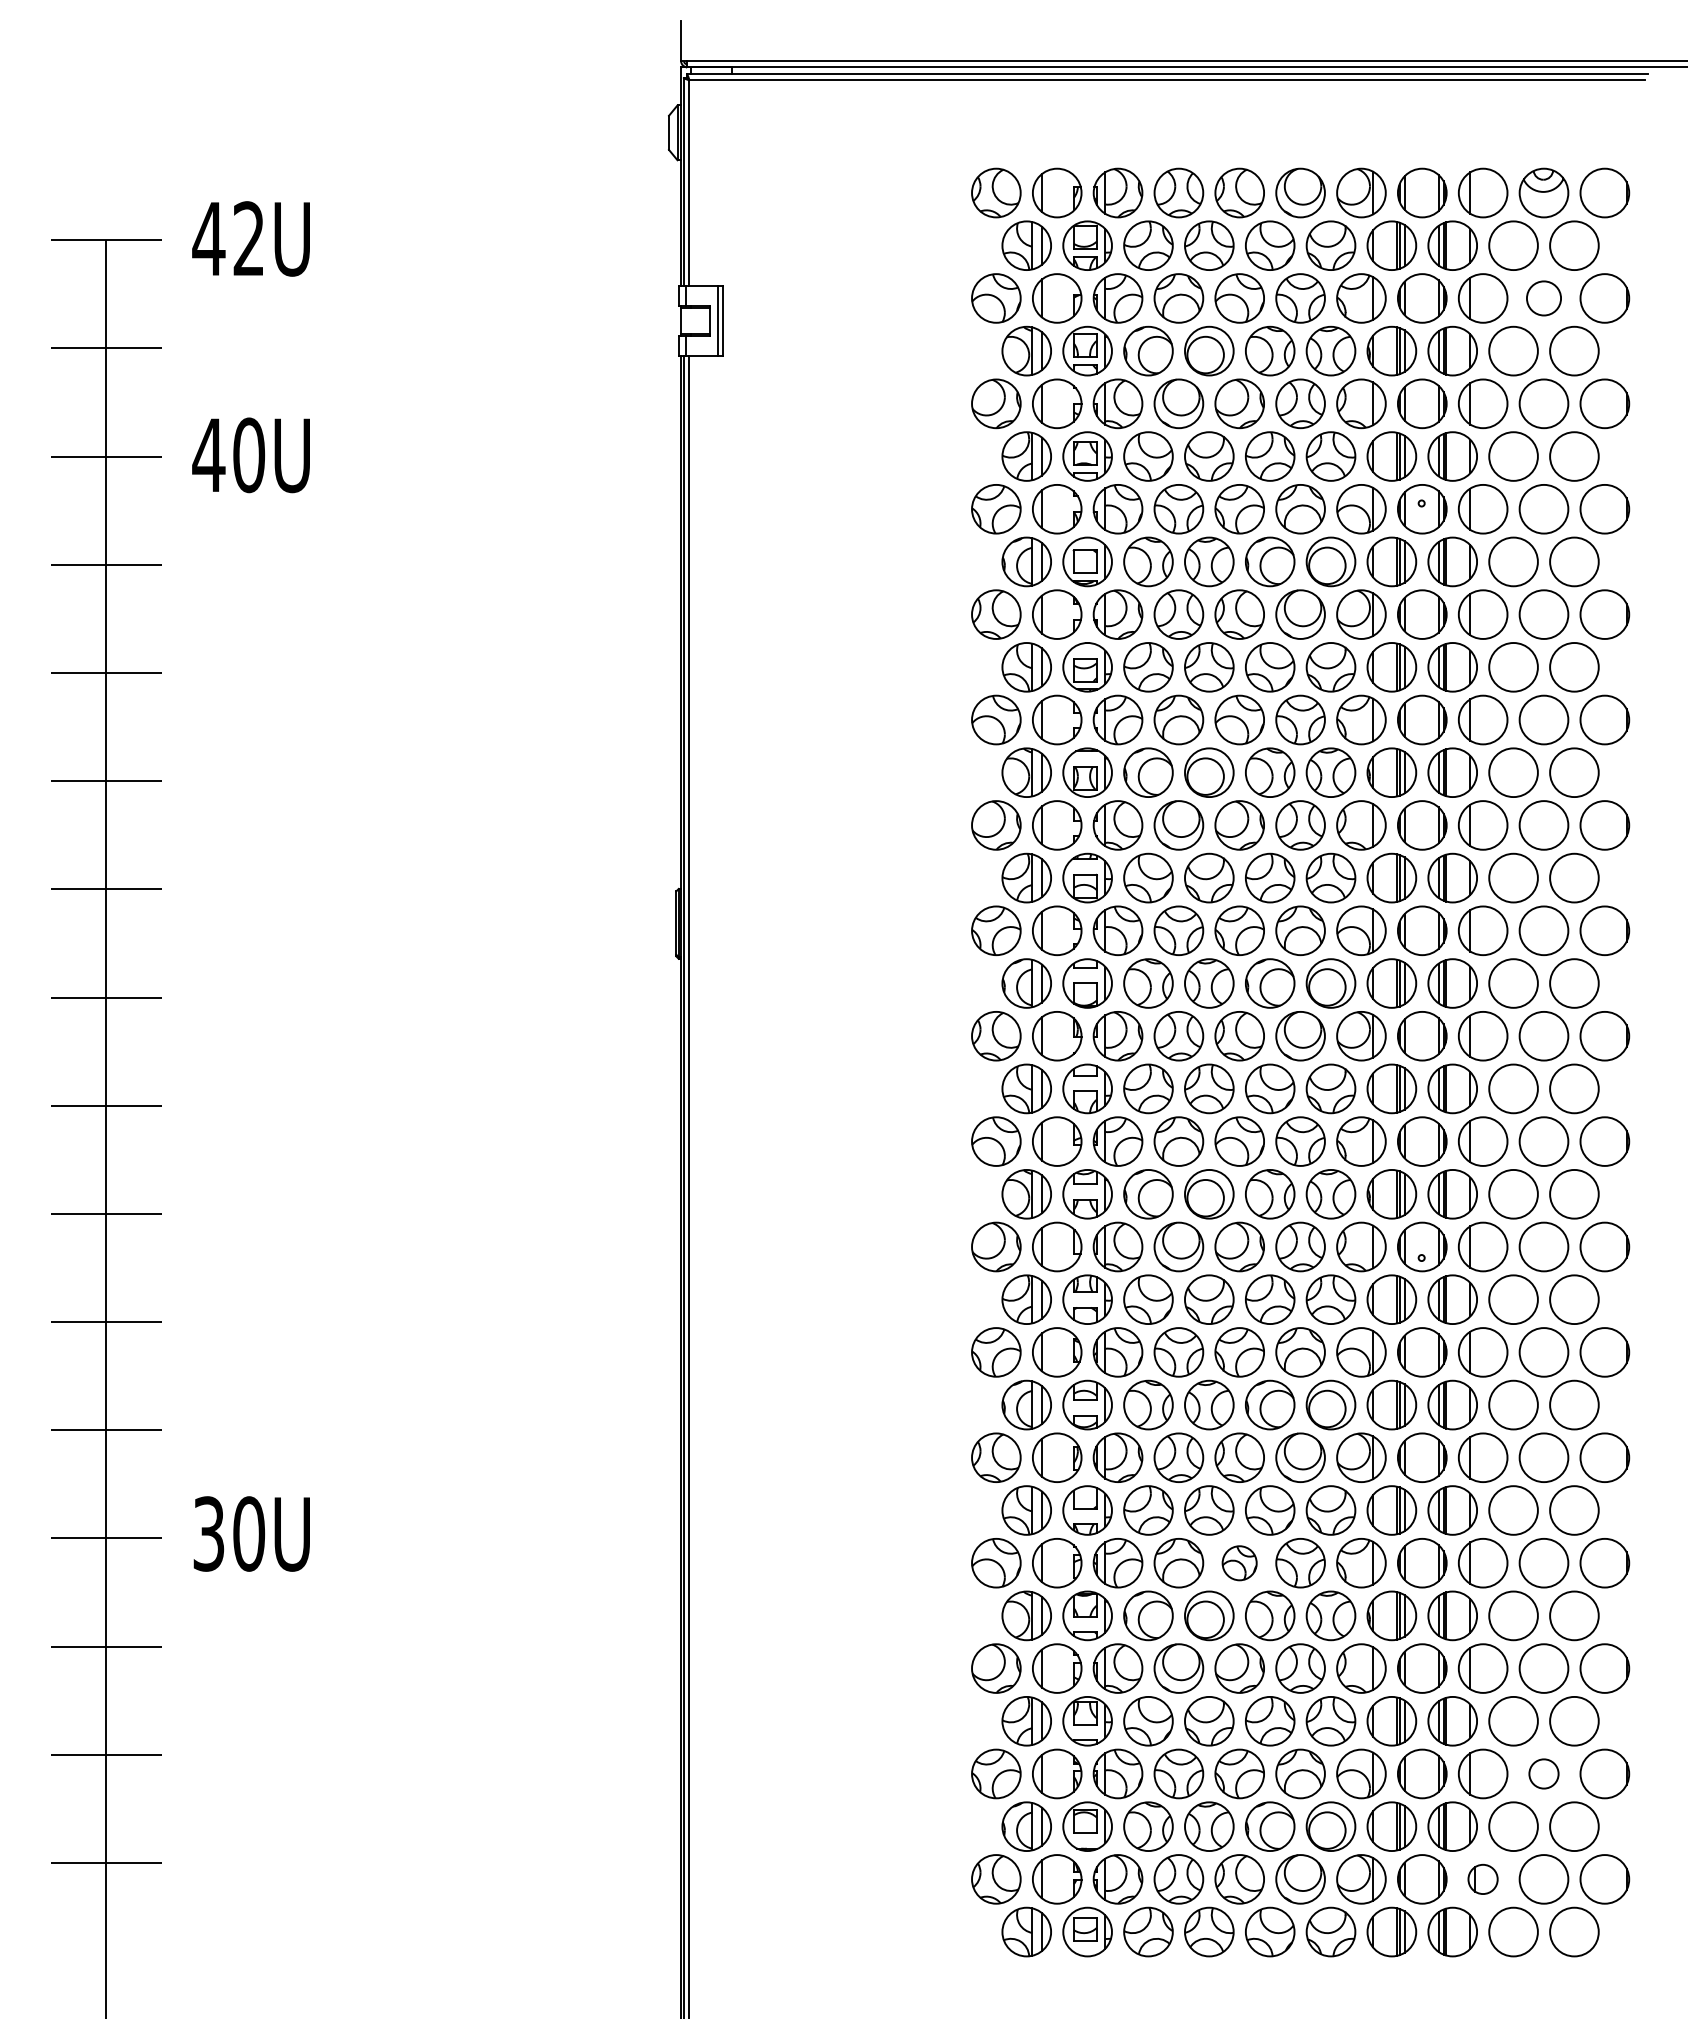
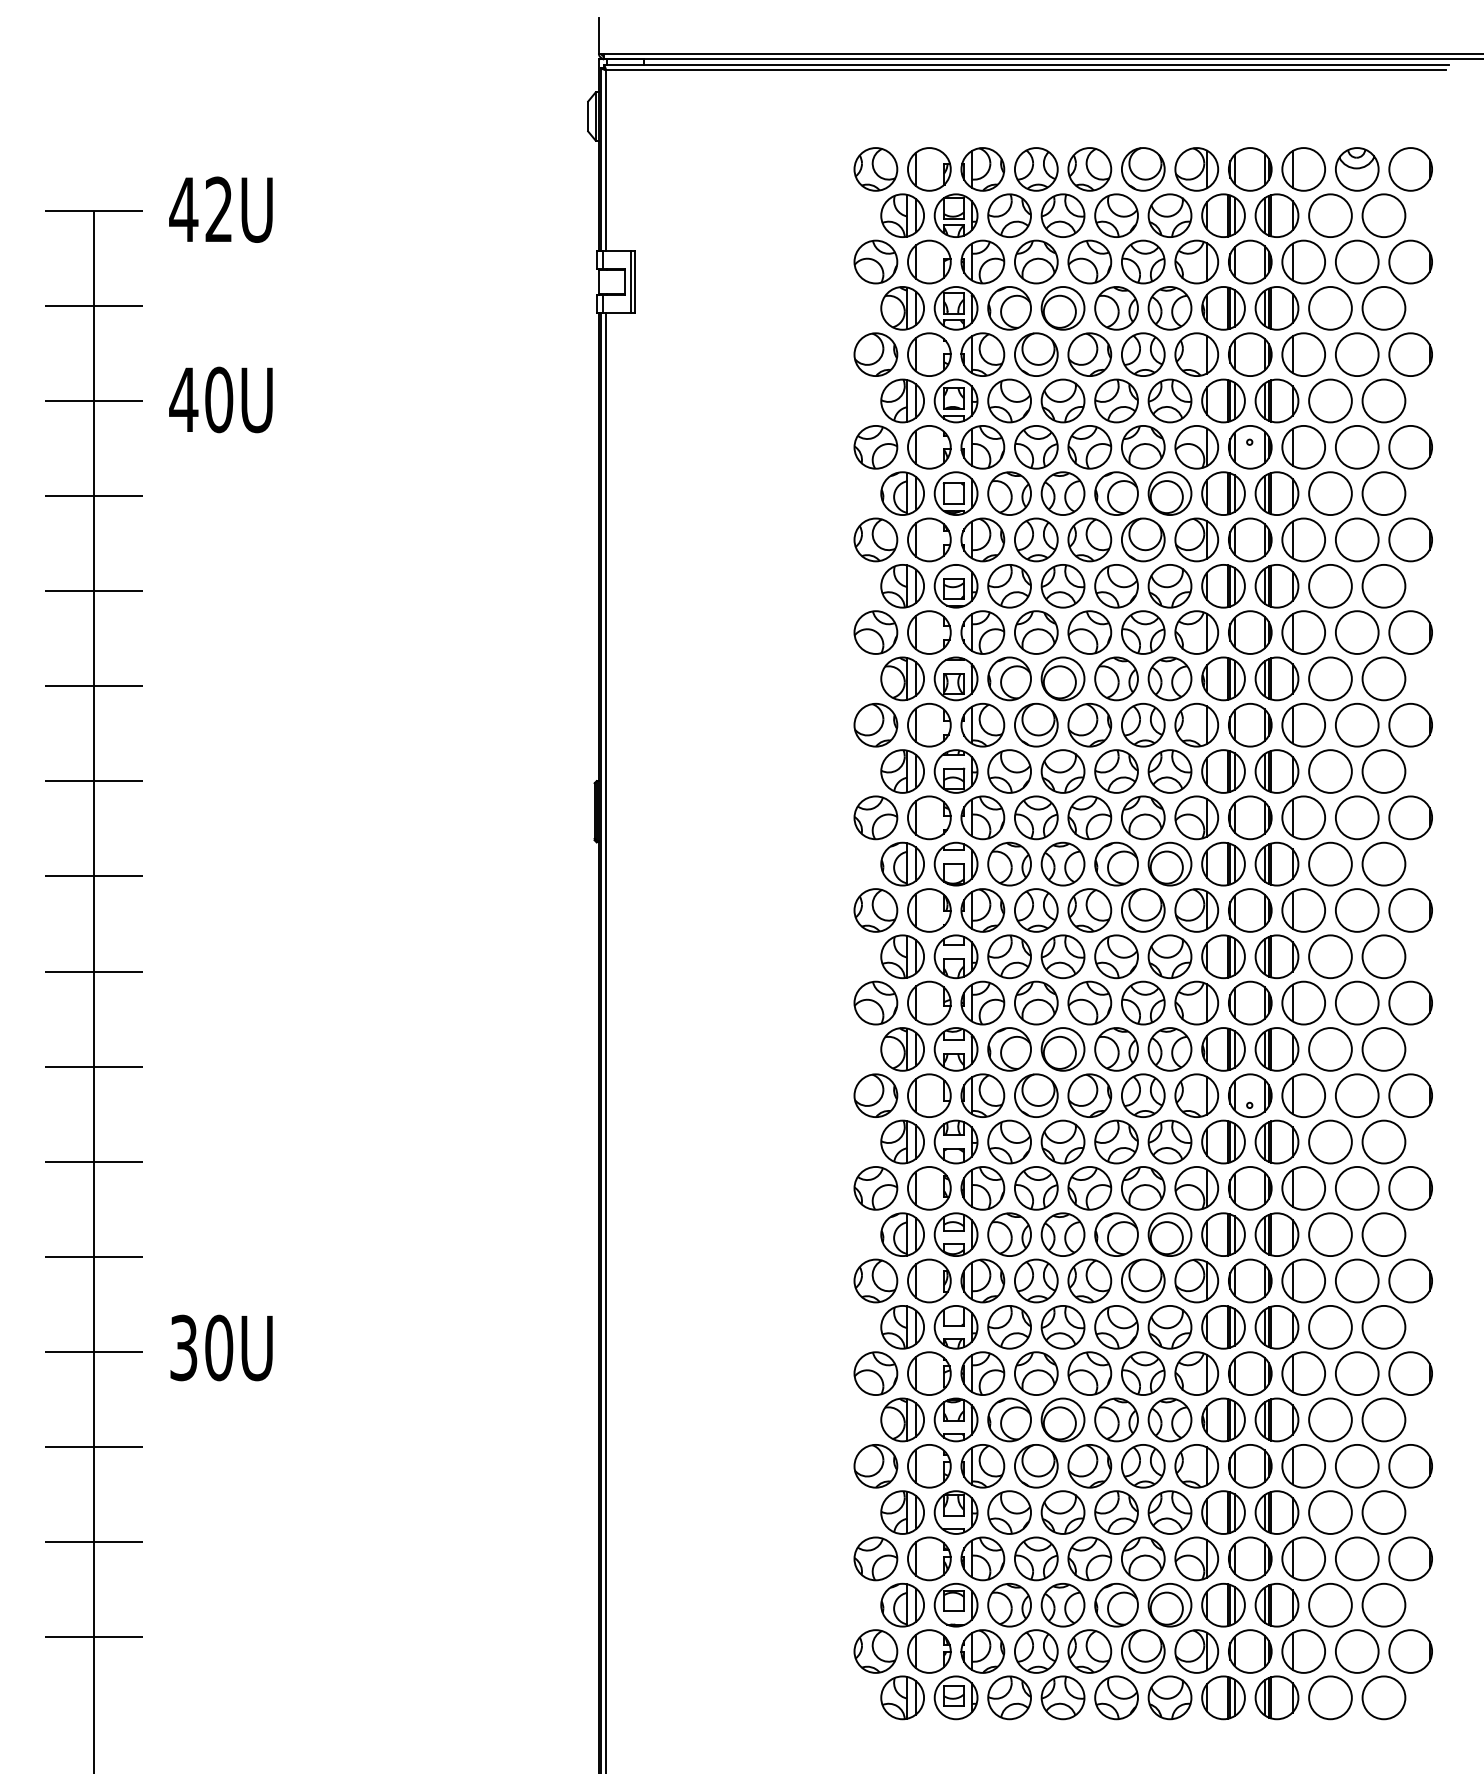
circle: (1543, 298) -> (1356, 262), size x1.43
part: (1239, 1563) -> (1089, 1373), size x1.43
circle: (1543, 1773) -> (1356, 1558), size x1.67
part: (1482, 1879) -> (1303, 1651), size x1.67

